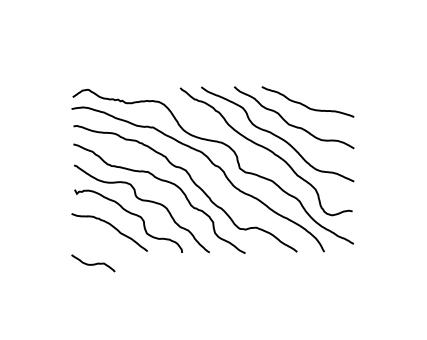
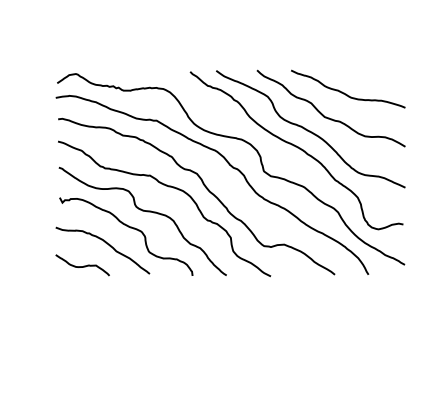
curve: (93, 263) -> (82, 265), moved

